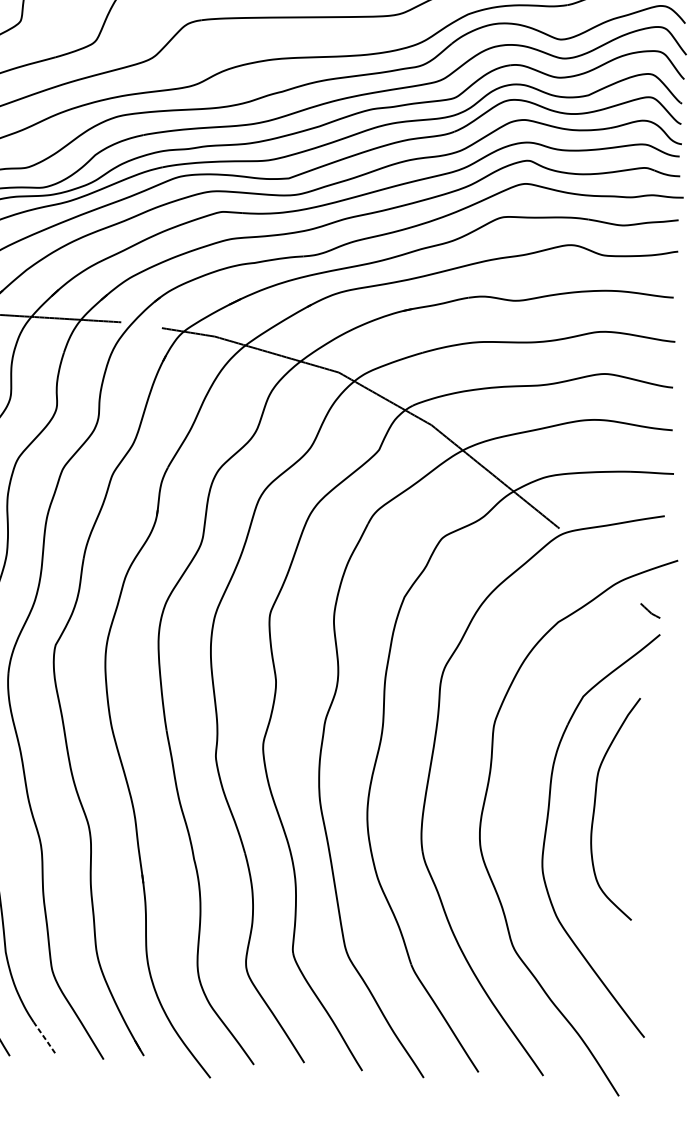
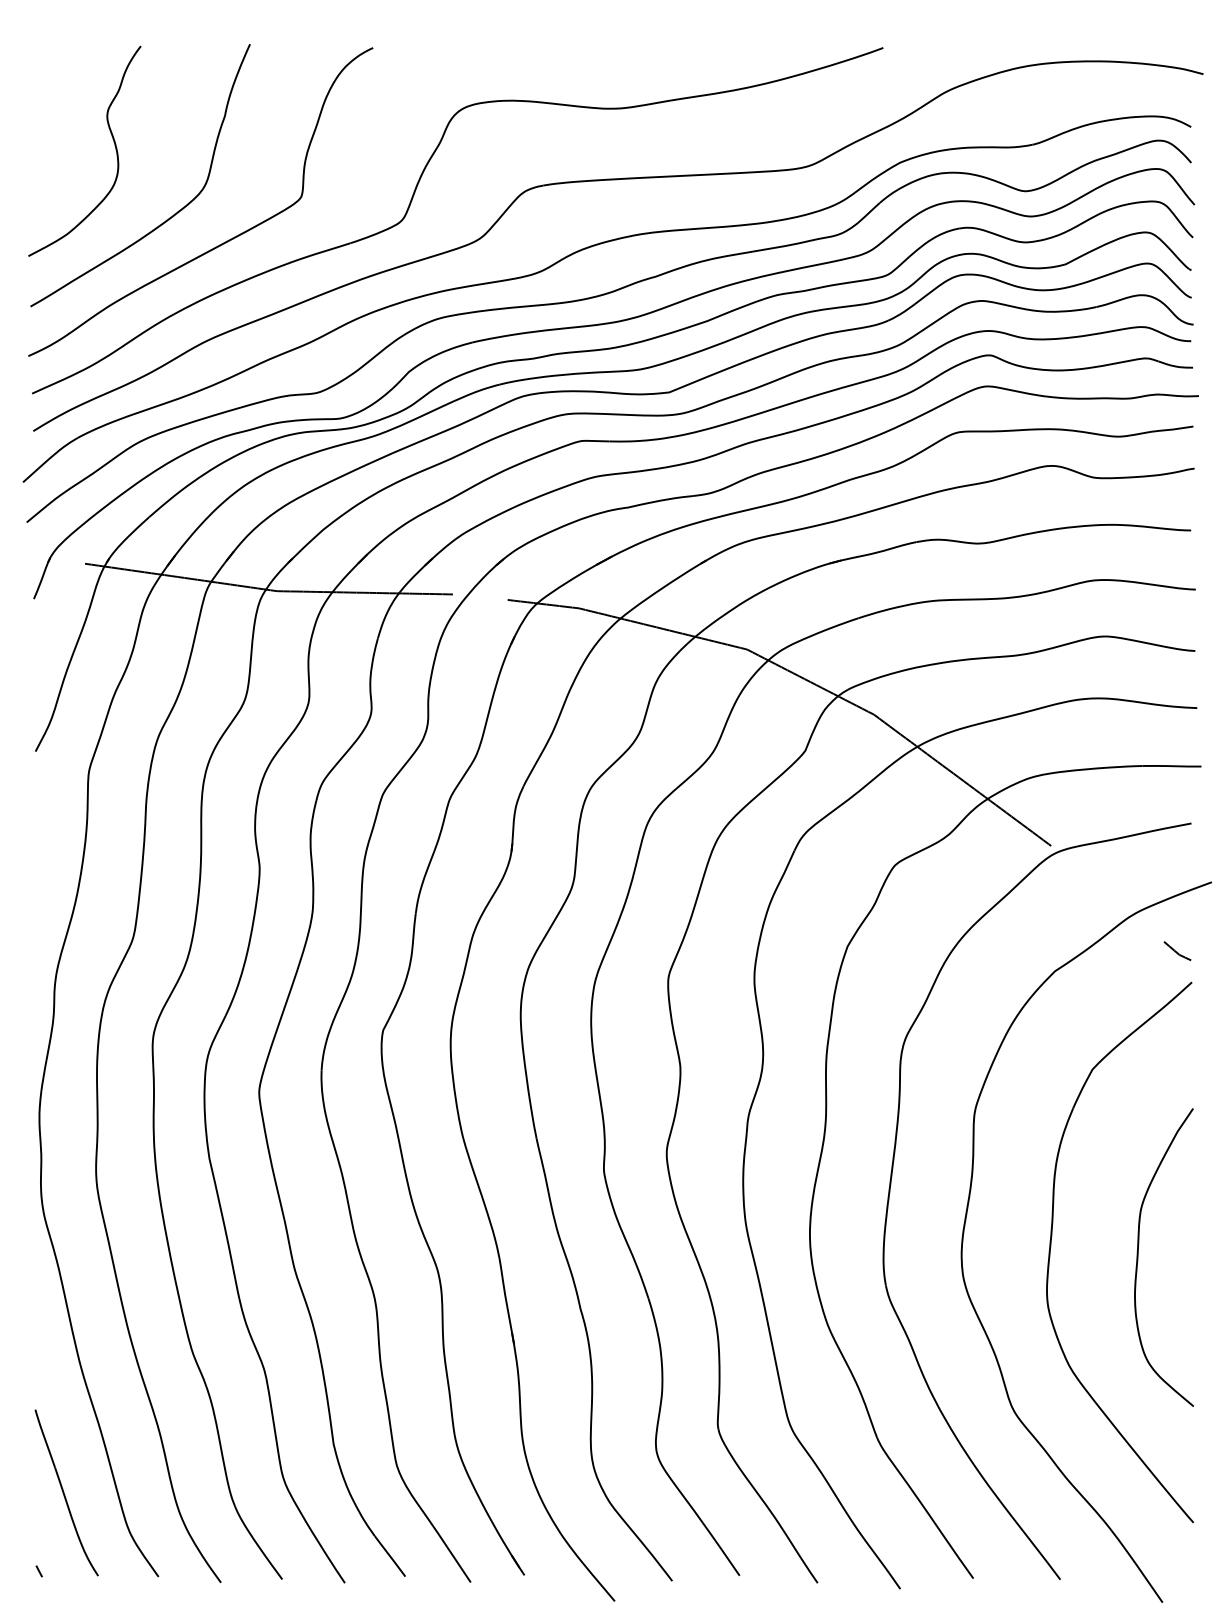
curve: (595, 807) -> (1138, 1257), moved
line: (43, 1036) -> (389, 1555), dashed -> solid

